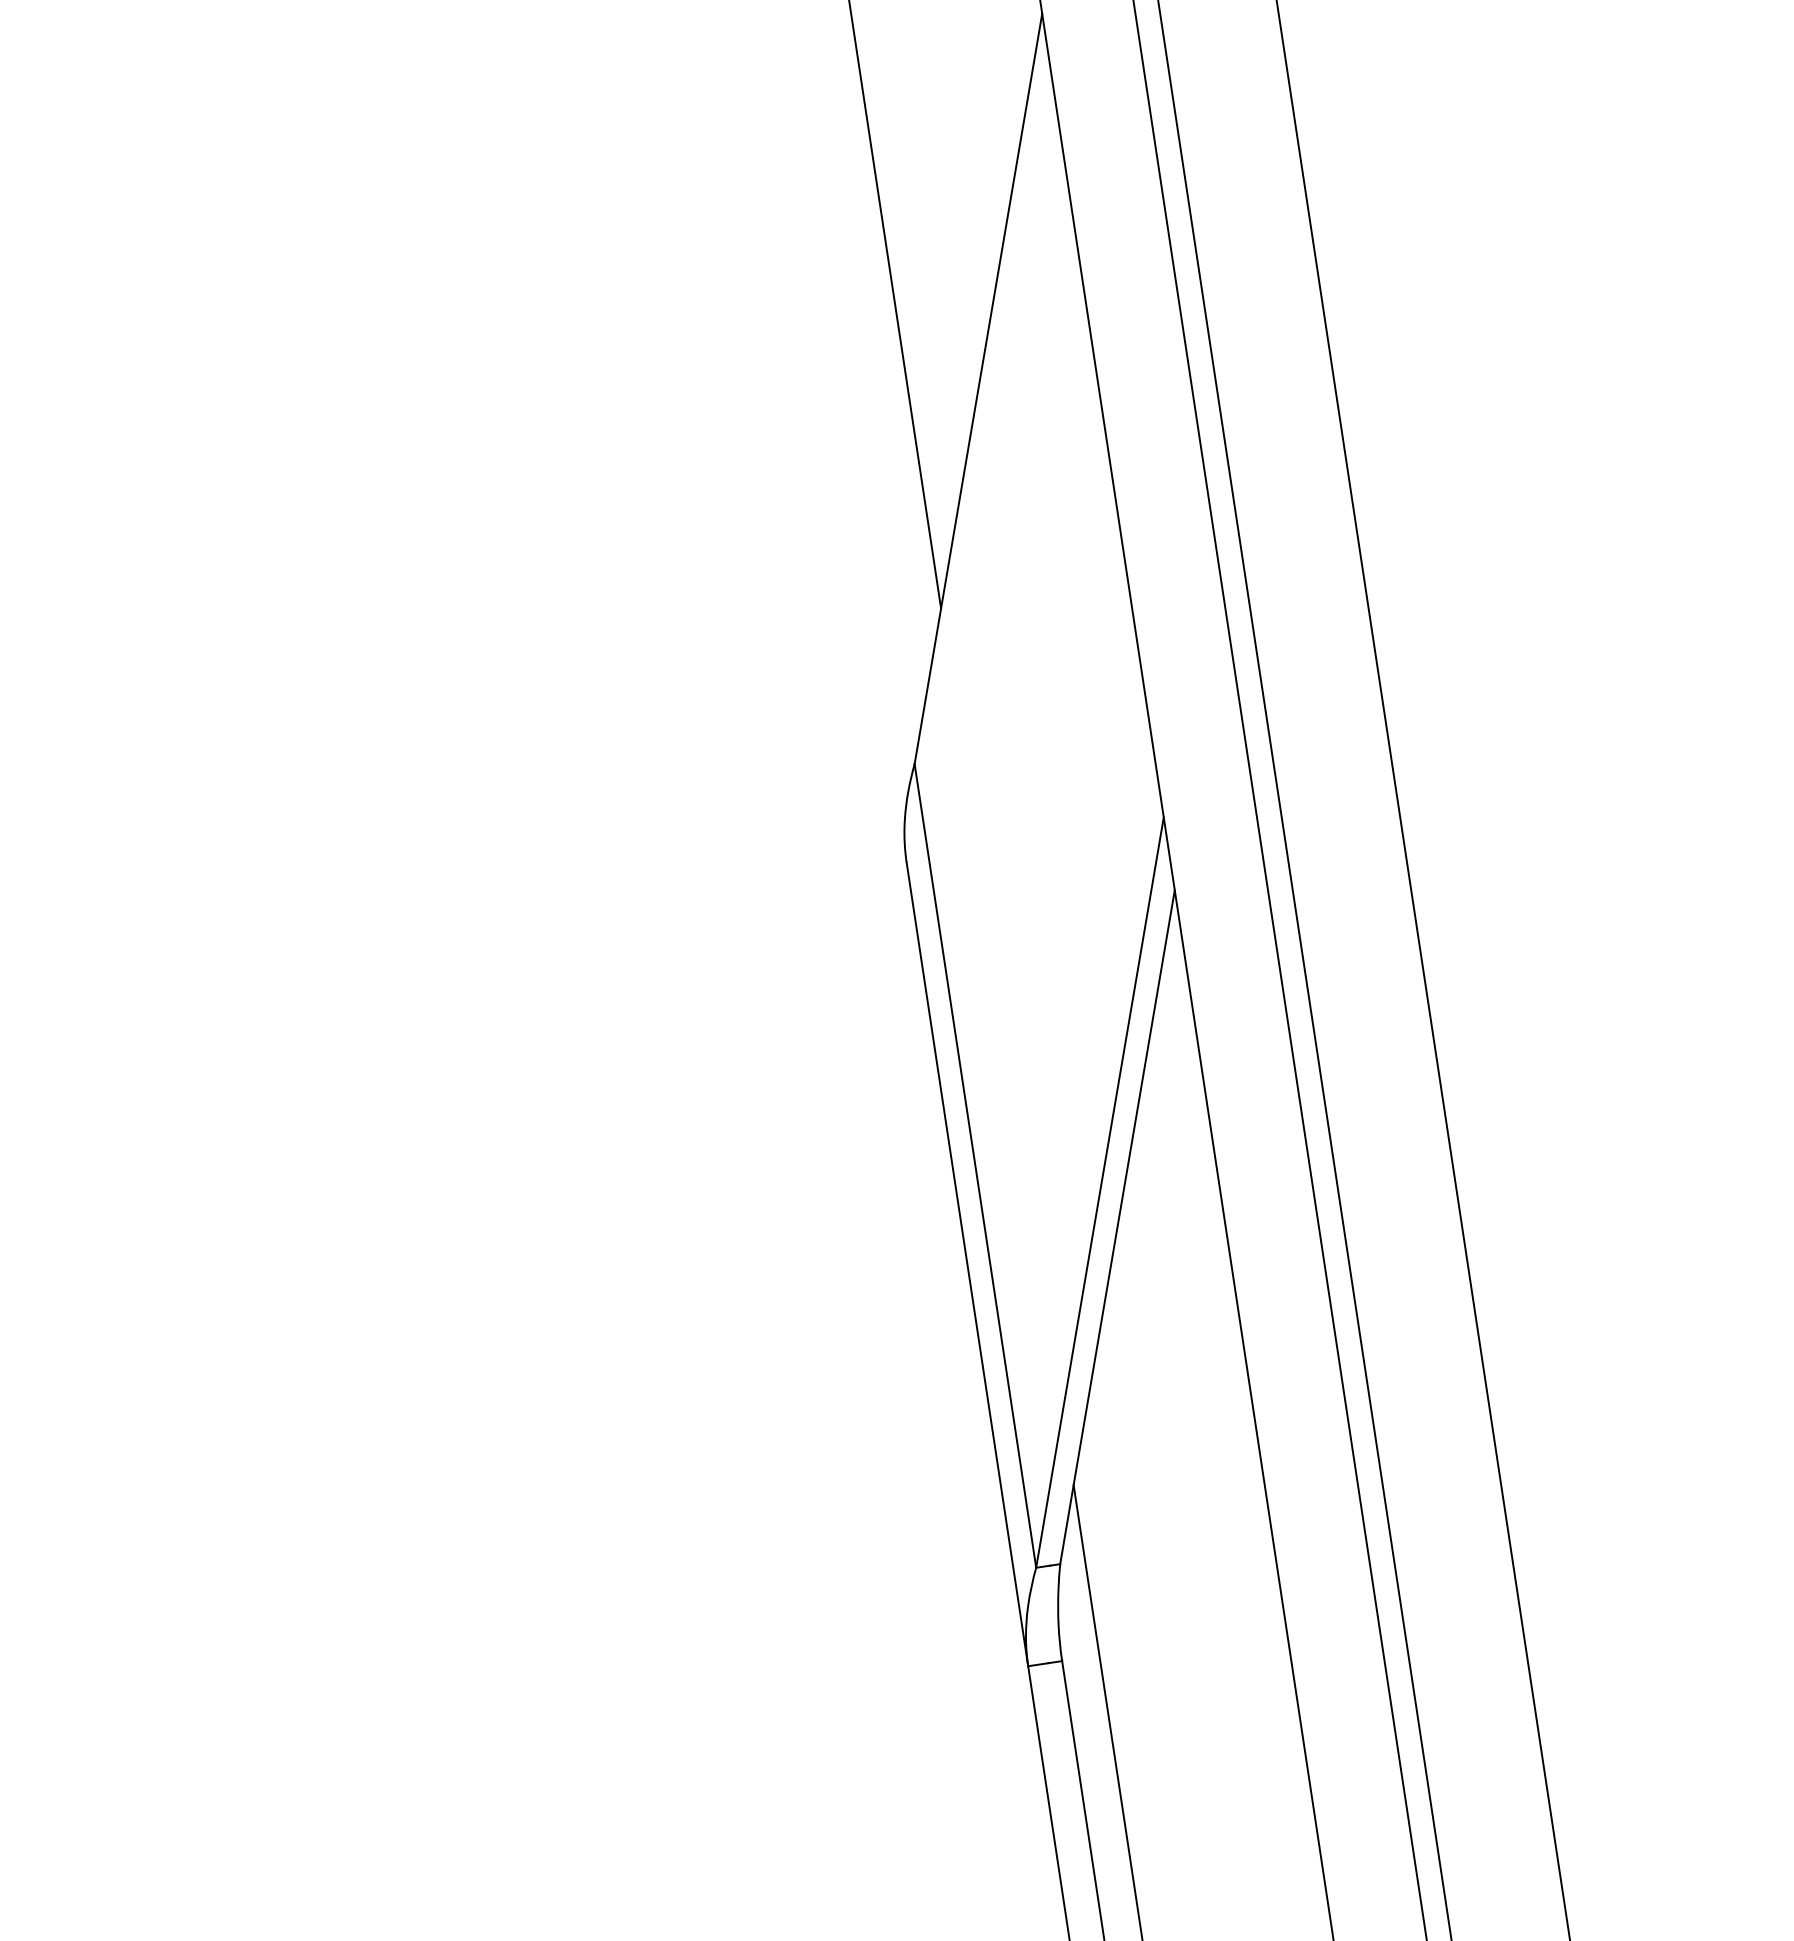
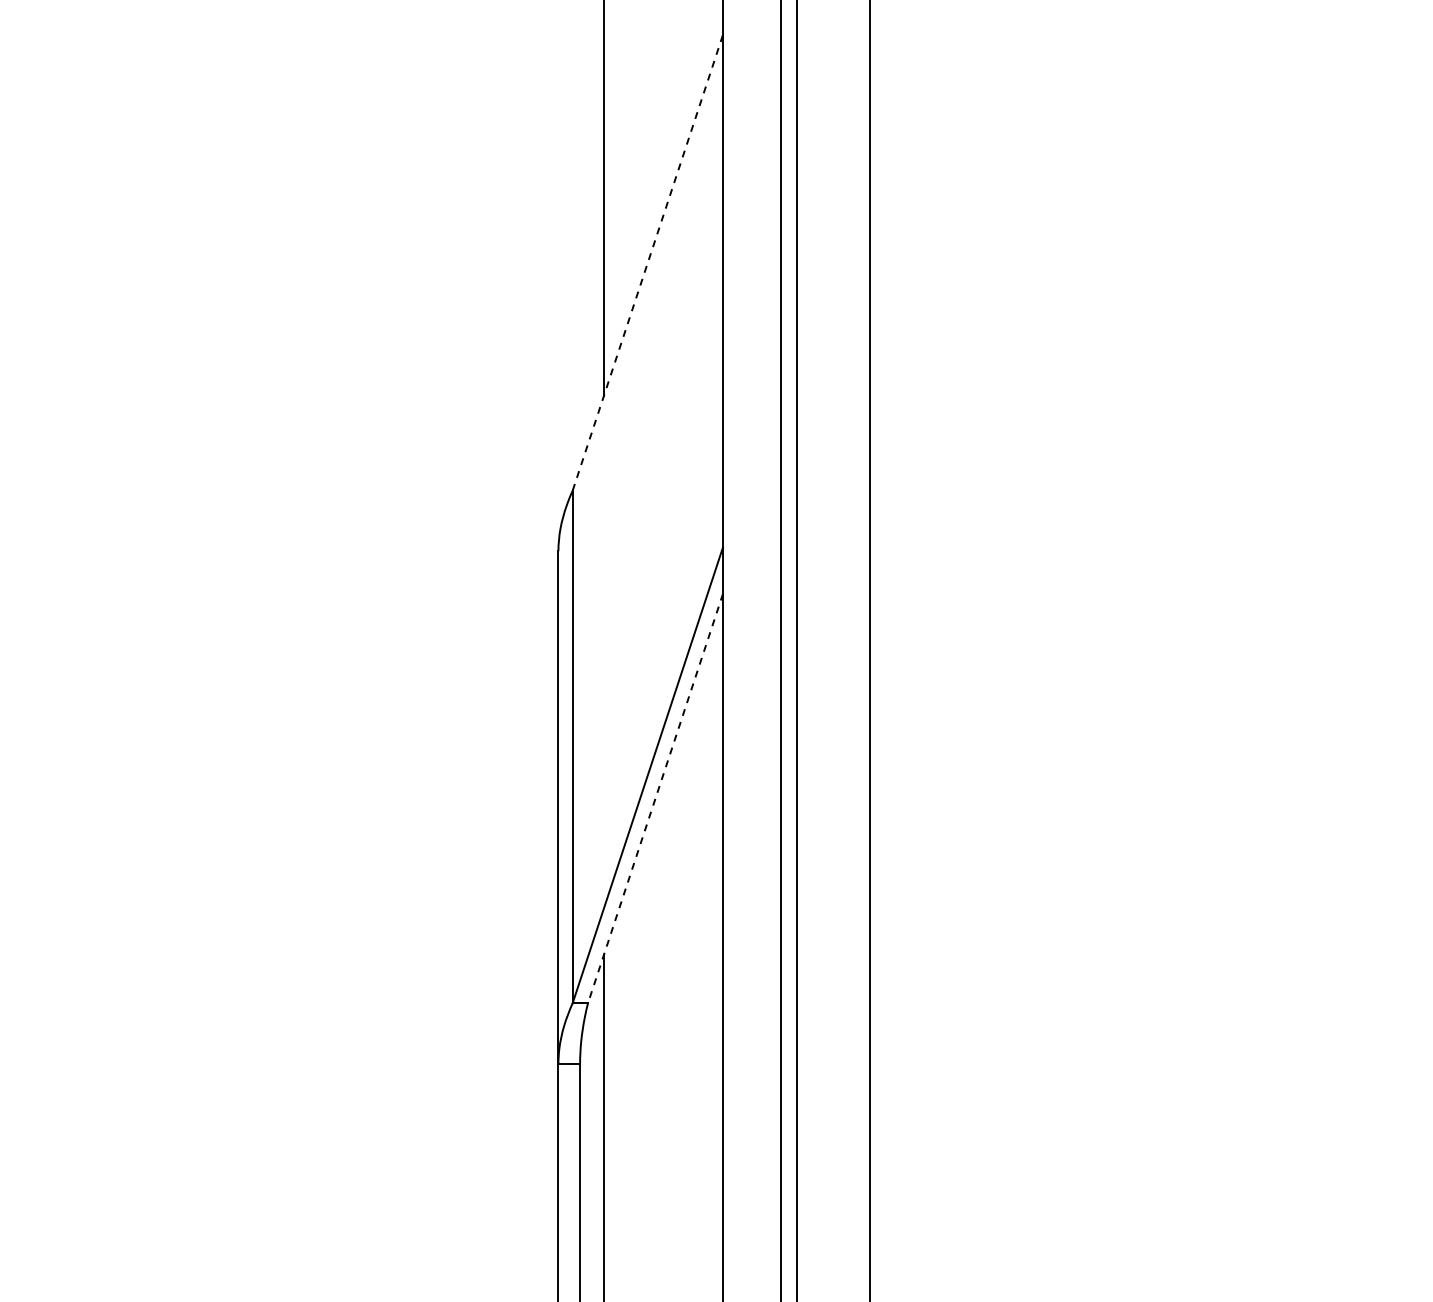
line: (977, 388) -> (647, 262), solid -> dashed
line: (1117, 1227) -> (655, 798), solid -> dashed

